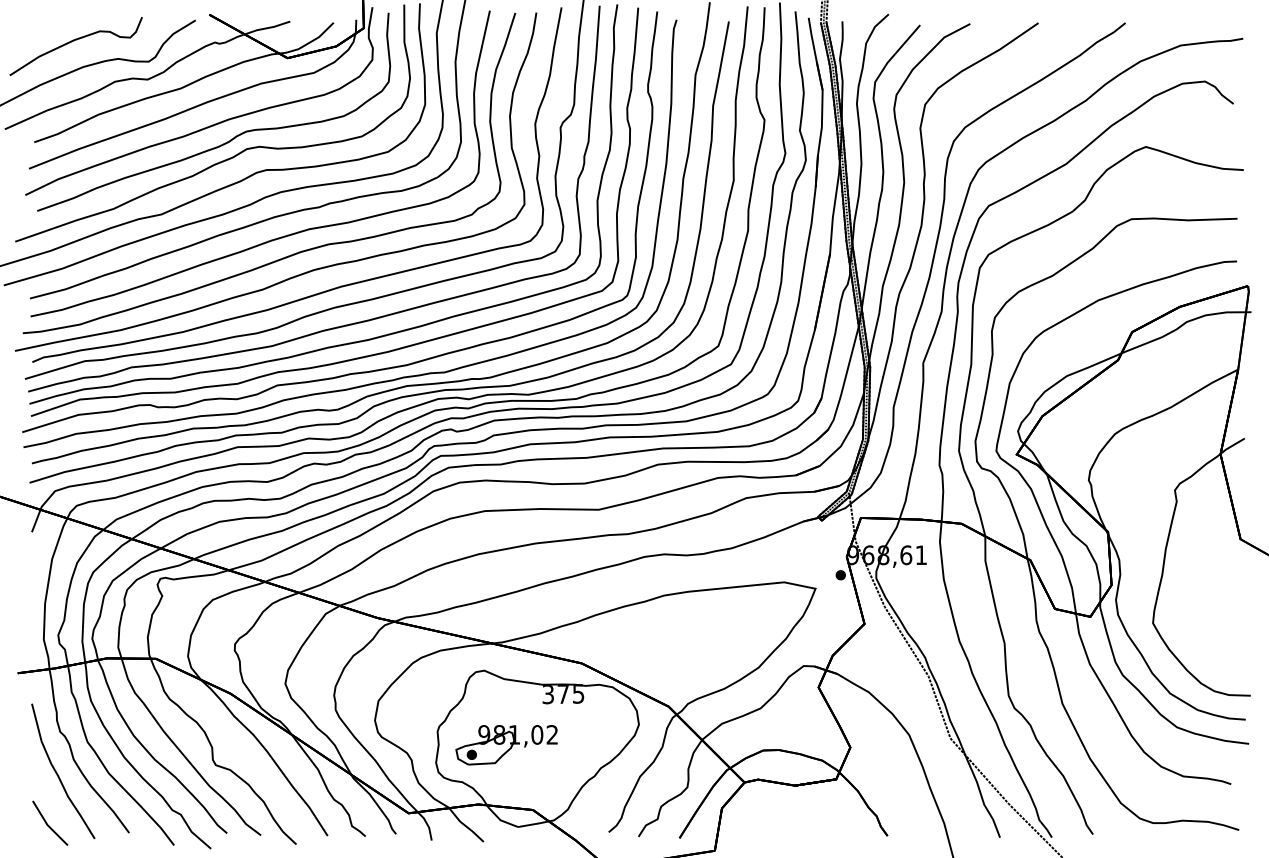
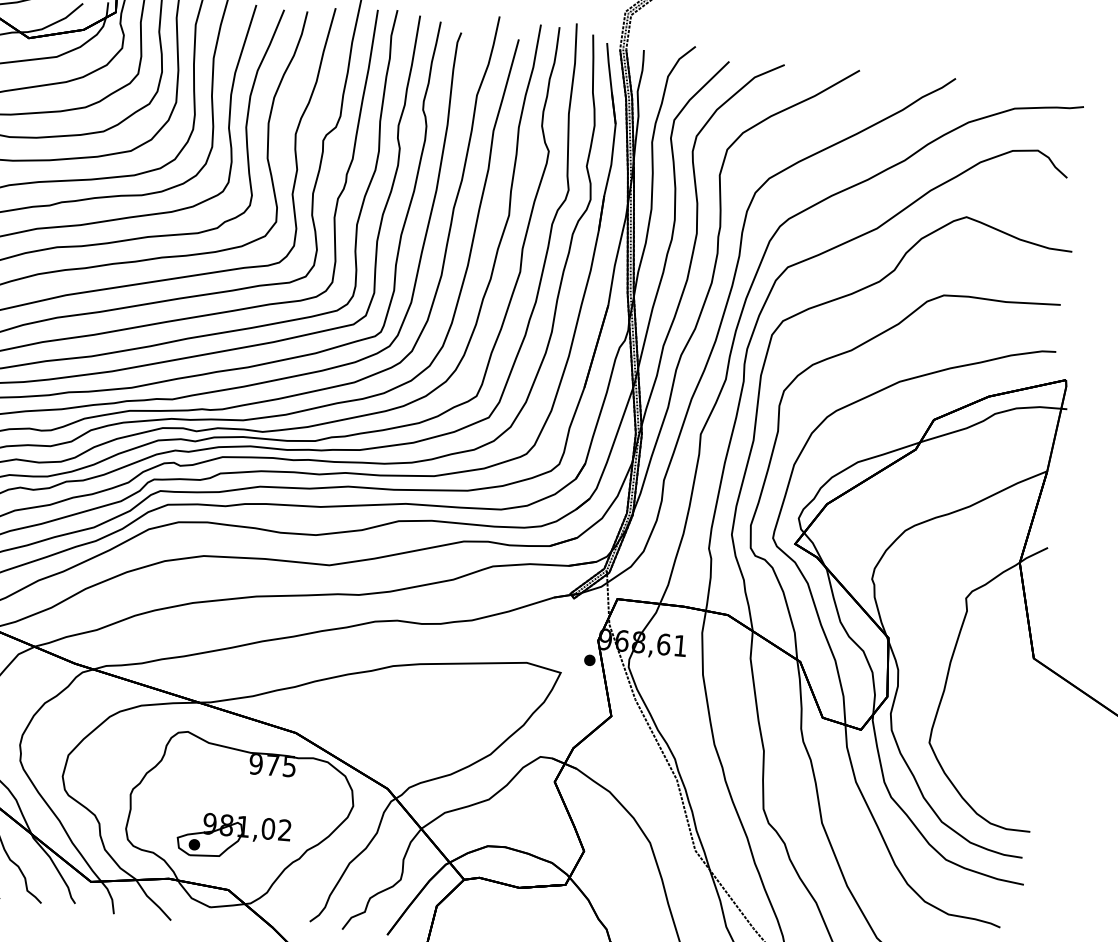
text: (548, 694) -> (256, 764), 375 -> 975
part: (506, 745) -> (233, 837), moved

